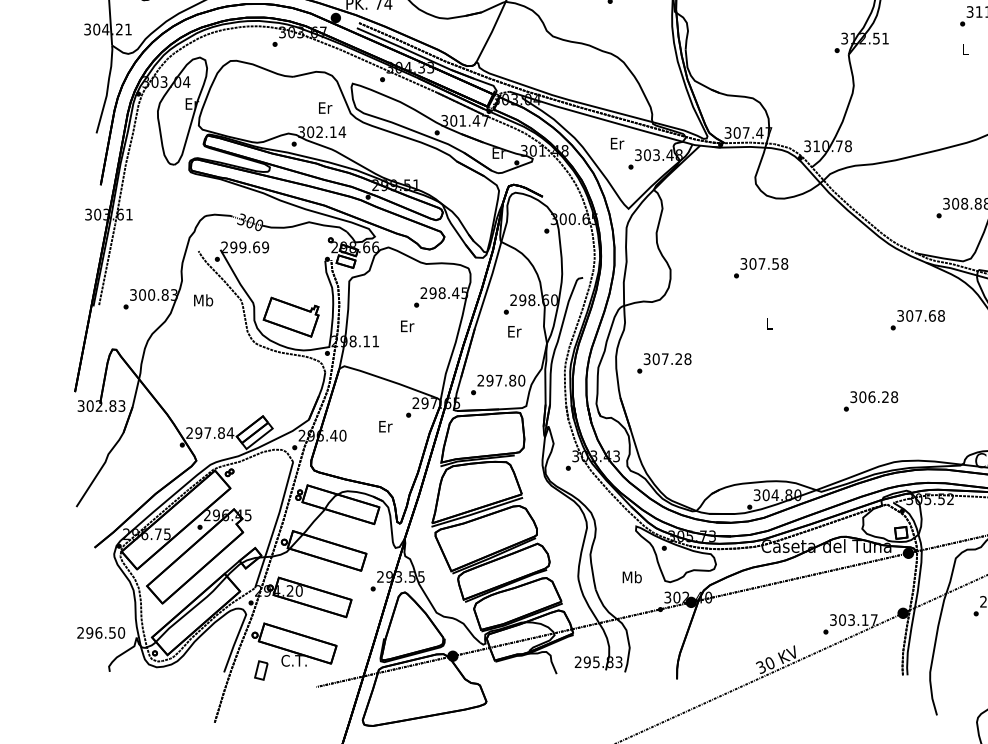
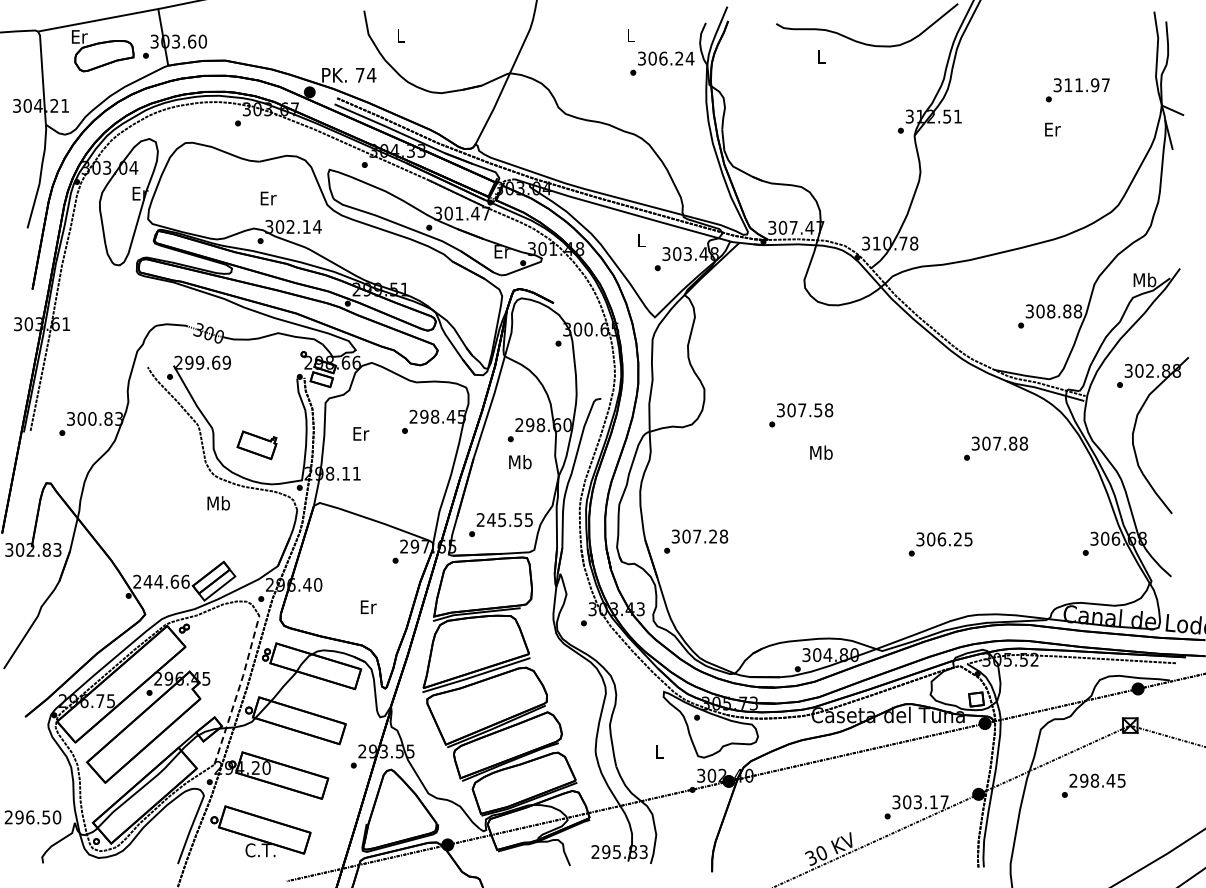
text: (965, 49) -> (1052, 129), L -> Er
text: (325, 108) -> (268, 198), moved
text: (617, 143) -> (641, 240), Er -> L
text: (761, 268) -> (801, 415), moved
text: (203, 300) -> (218, 503), moved
text: (932, 315) -> (1013, 443), 307.68 -> 307.88
part: (290, 317) -> (256, 445), size x0.6
text: (769, 323) -> (821, 452), L -> Mb
text: (407, 325) -> (361, 433), moved
text: (514, 331) -> (520, 461), Er -> Mb
text: (664, 363) -> (696, 541), moved
text: (506, 380) -> (510, 519), 297.80 -> 245.55
text: (894, 397) -> (968, 539), 306.28 -> 306.25
text: (385, 426) -> (368, 606), moved
text: (214, 432) -> (166, 581), 297.84 -> 244.66
line: (275, 524) -> (238, 689), solid -> dashed
text: (632, 576) -> (659, 751), Mb -> L
part: (261, 670) -> (221, 861), removed

